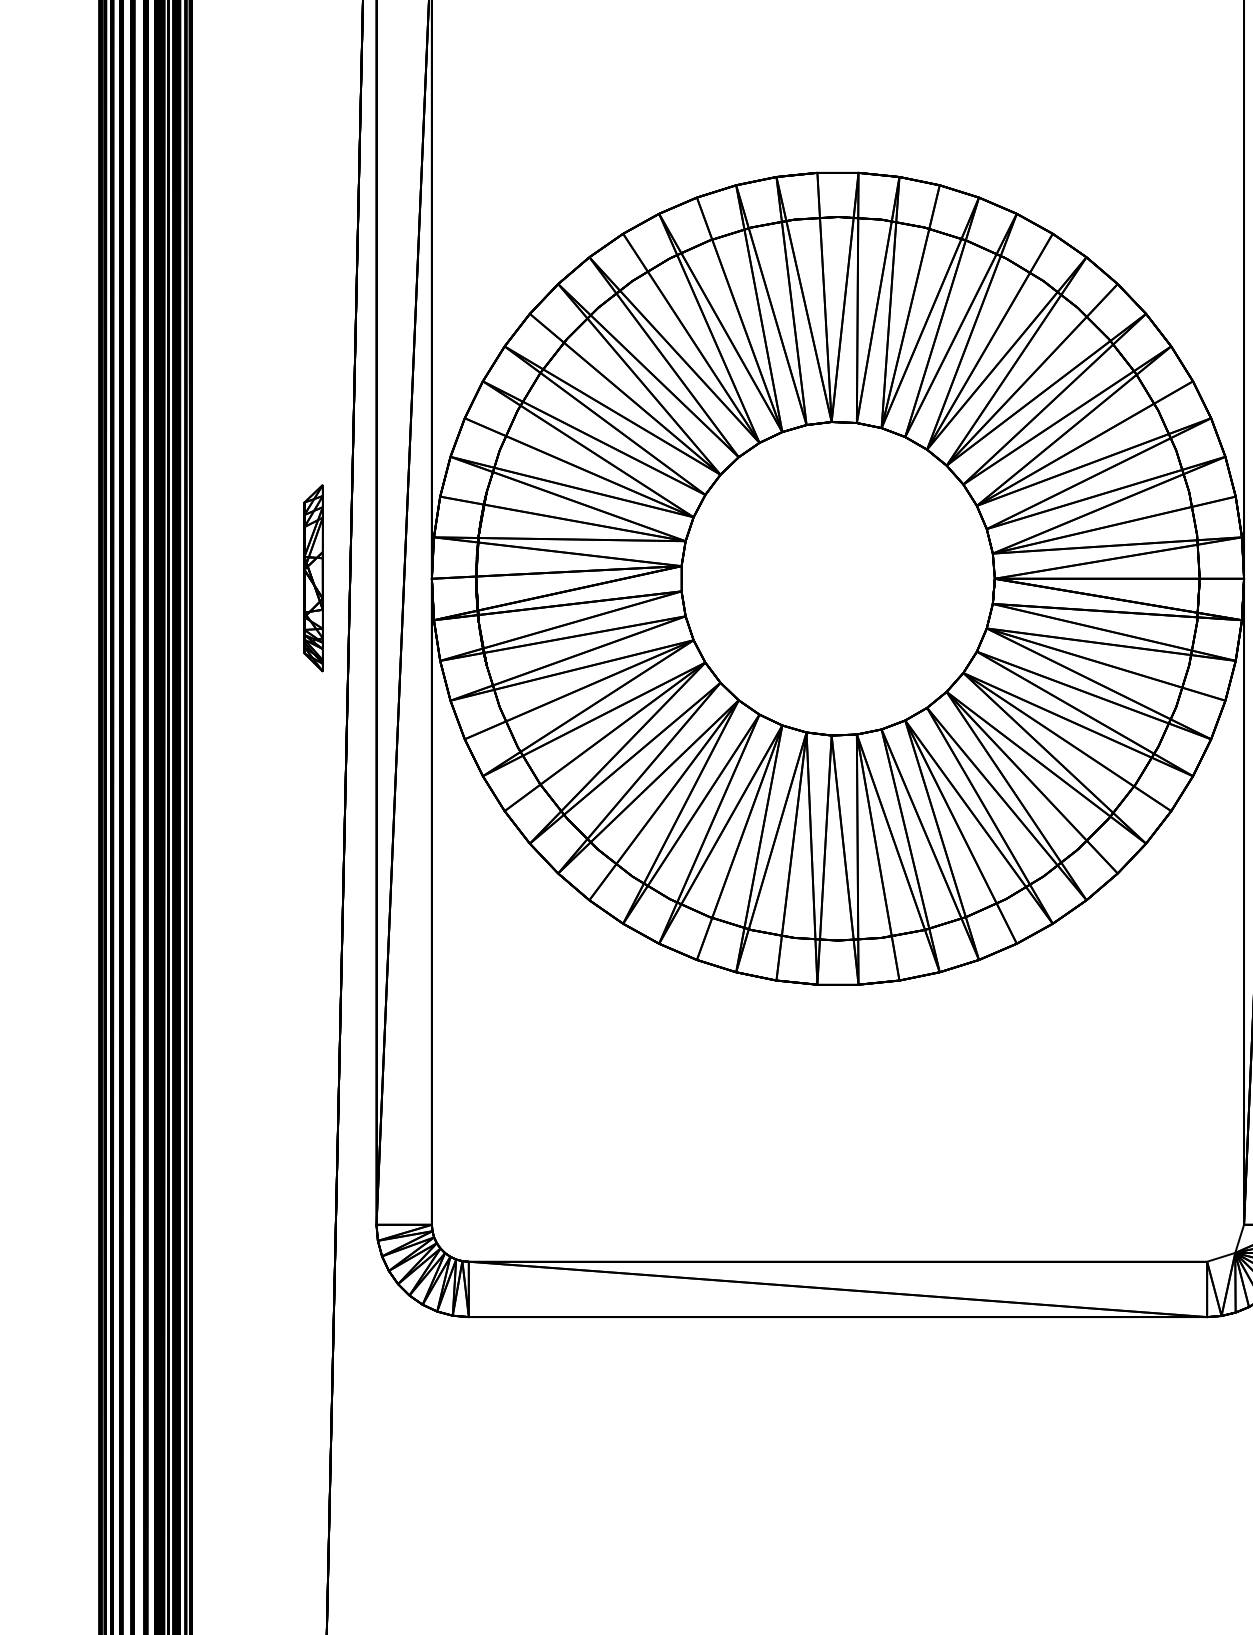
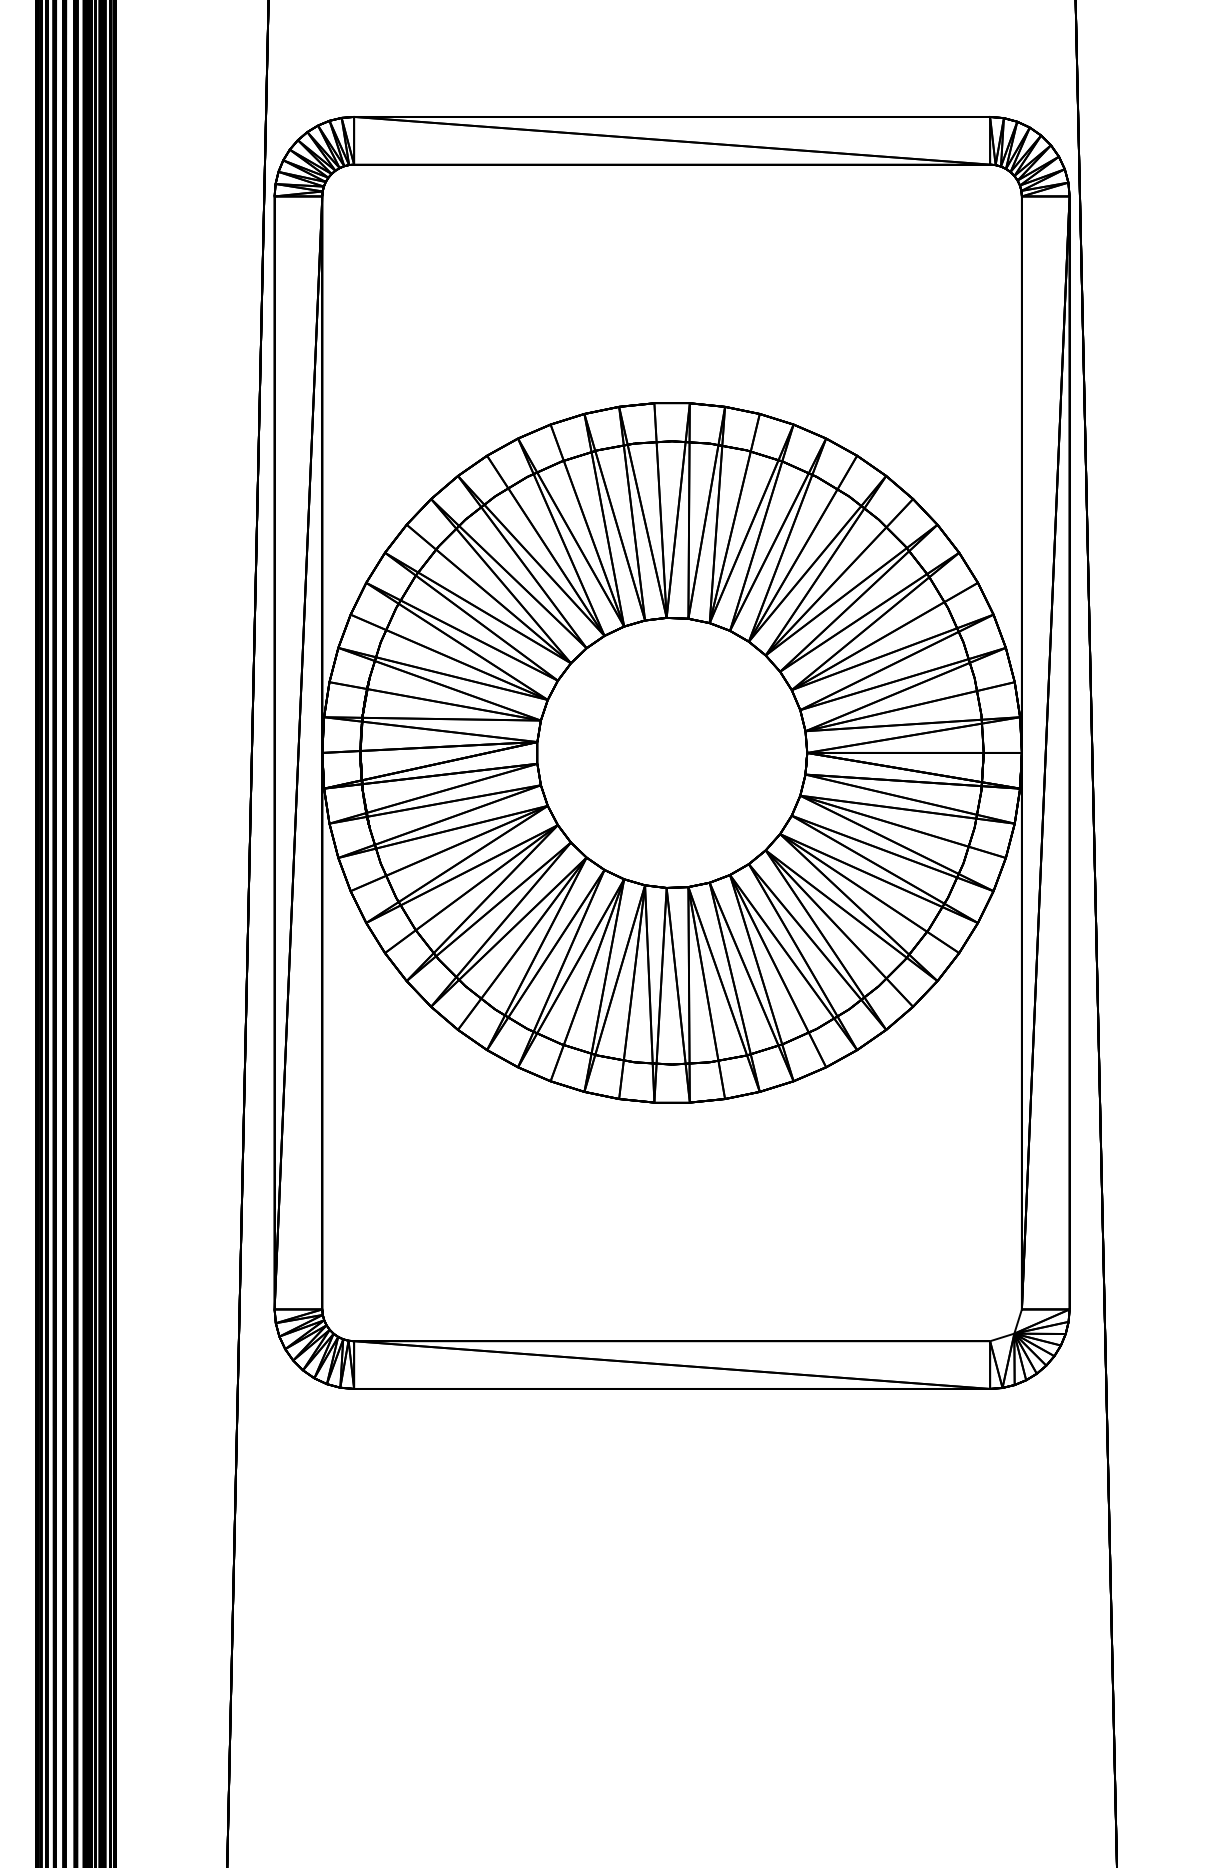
part: (313, 578) -> (220, 752), removed

